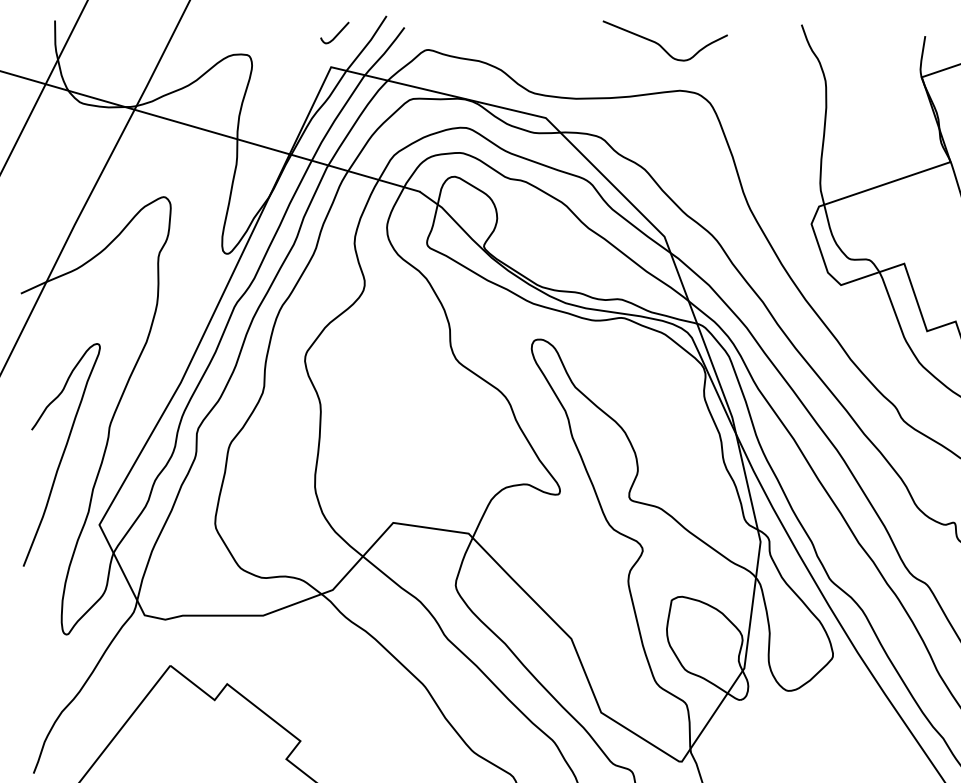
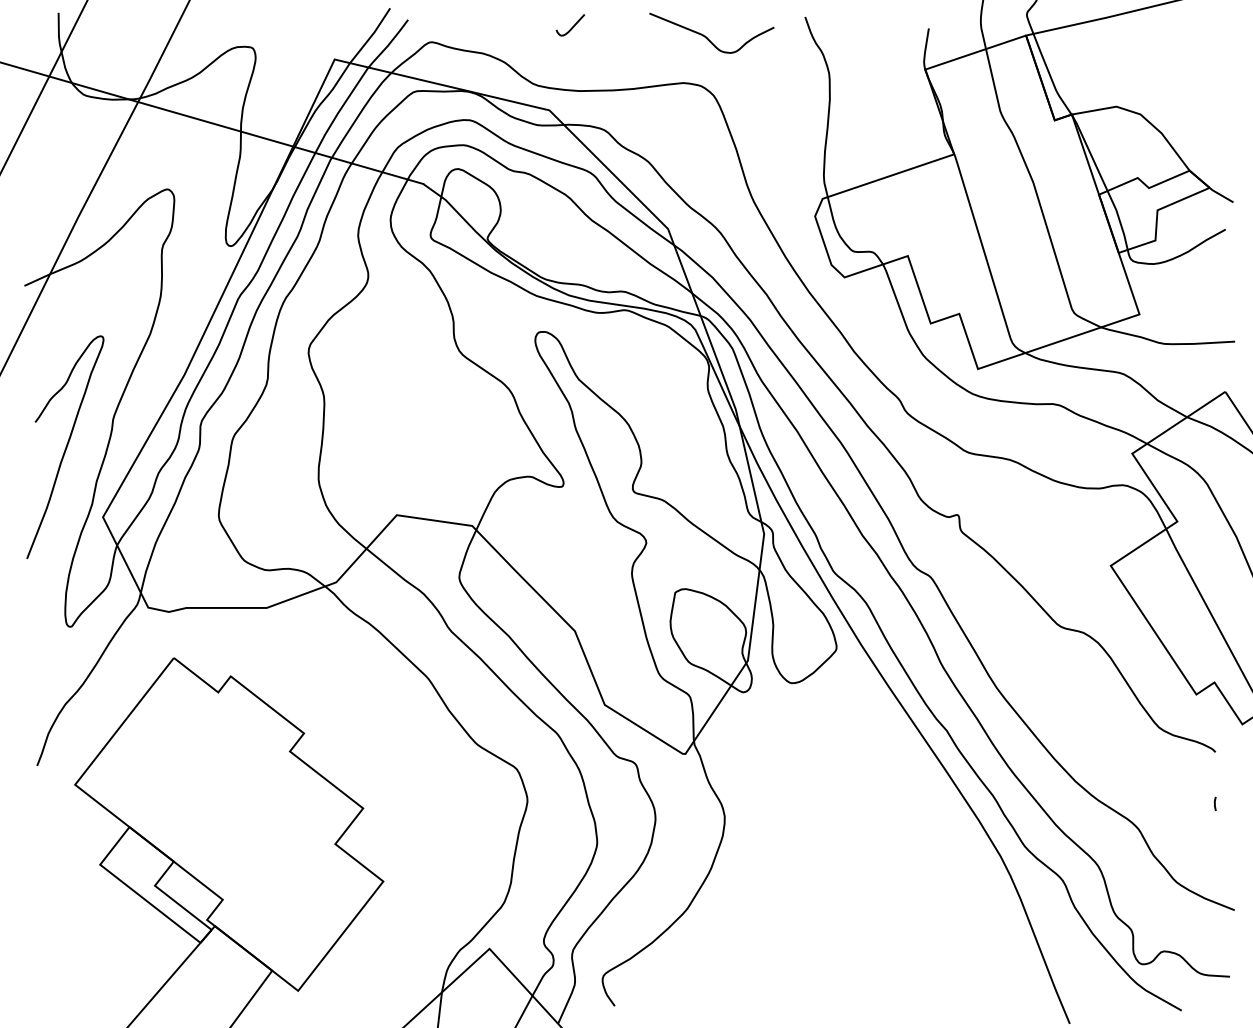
curve: (336, 34) -> (572, 26), moved
curve: (659, 44) -> (706, 36), moved

